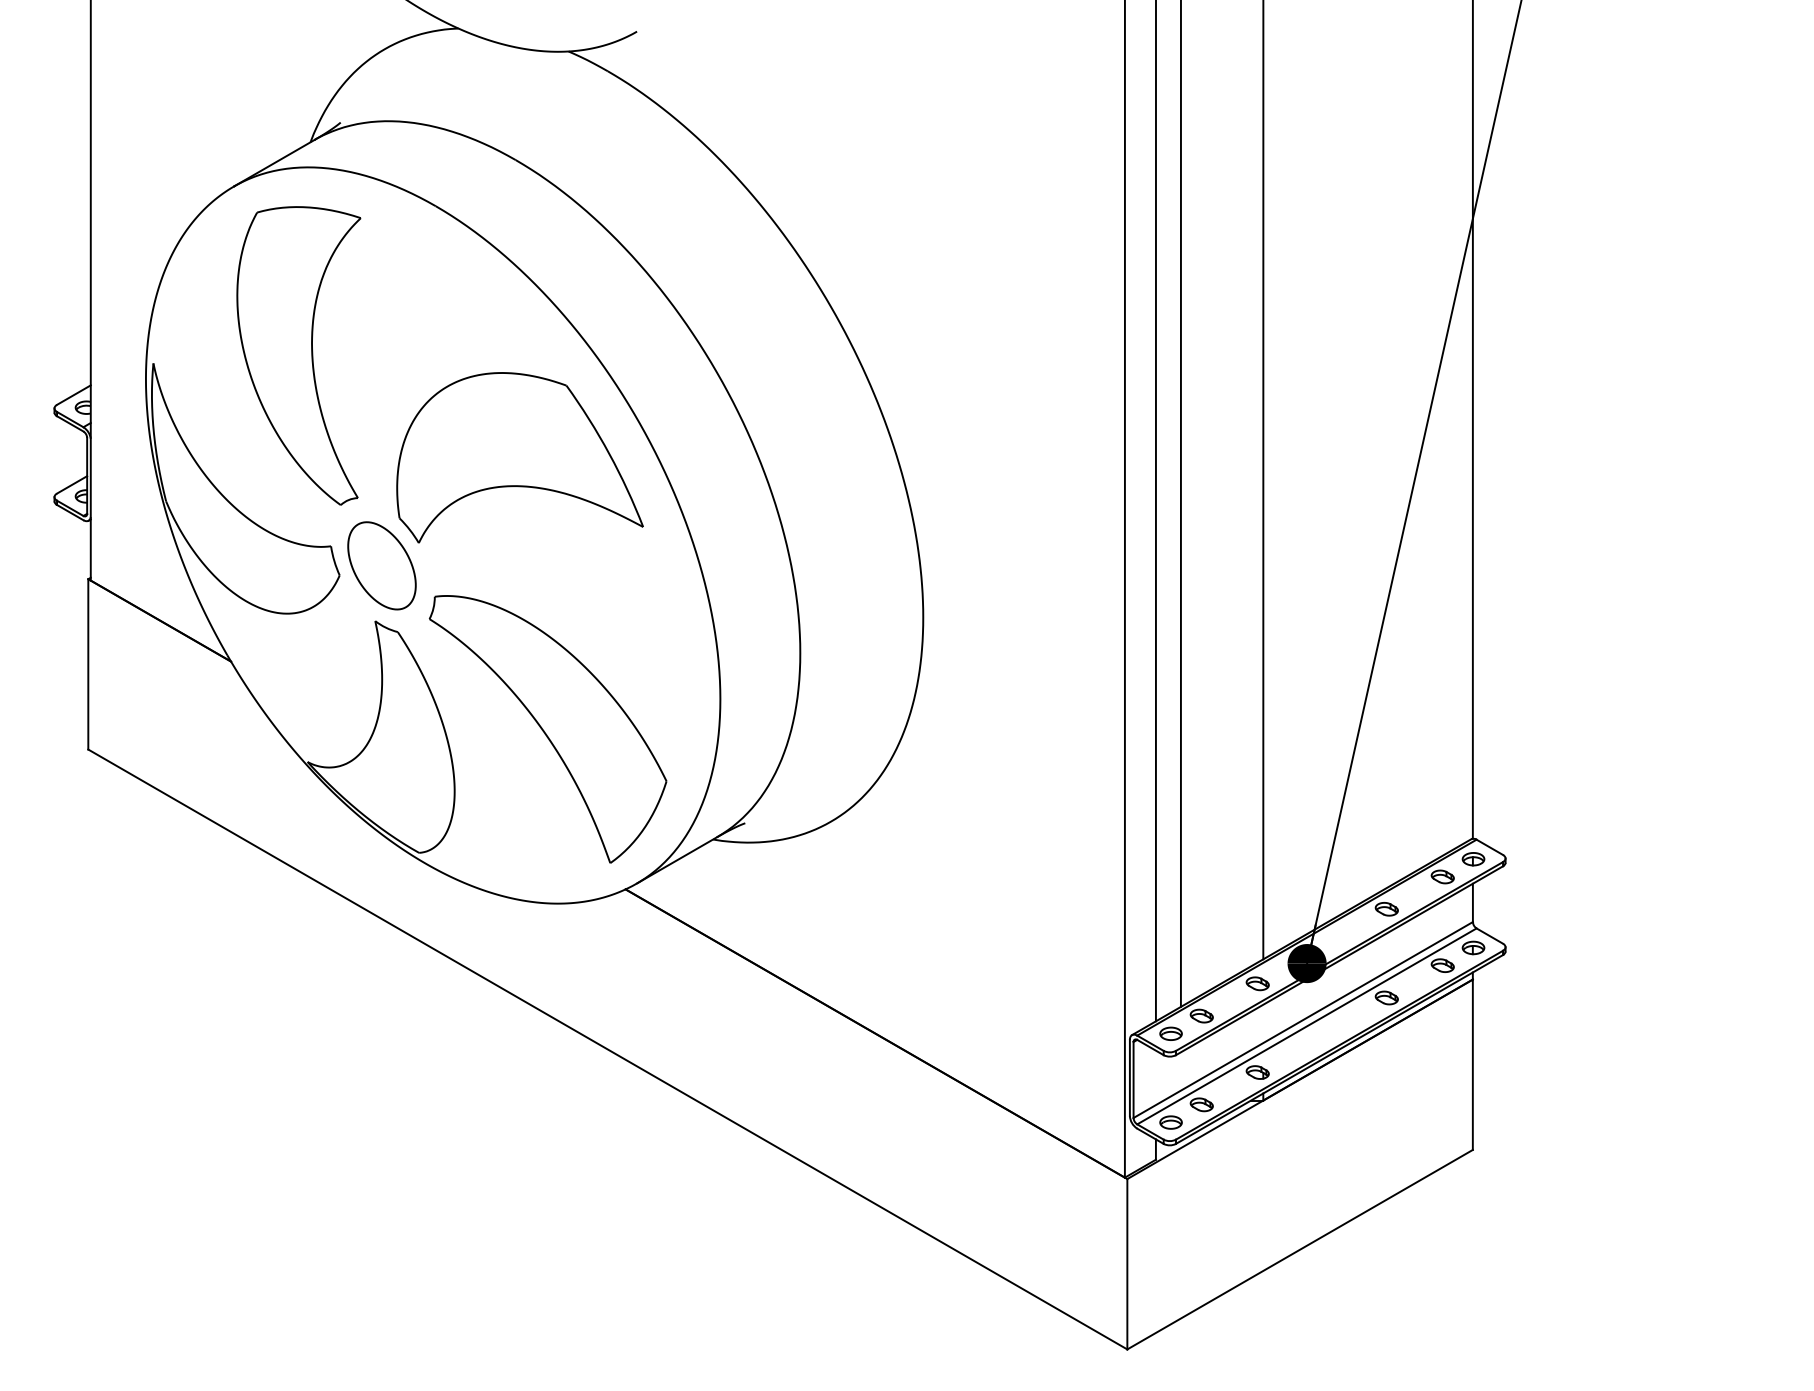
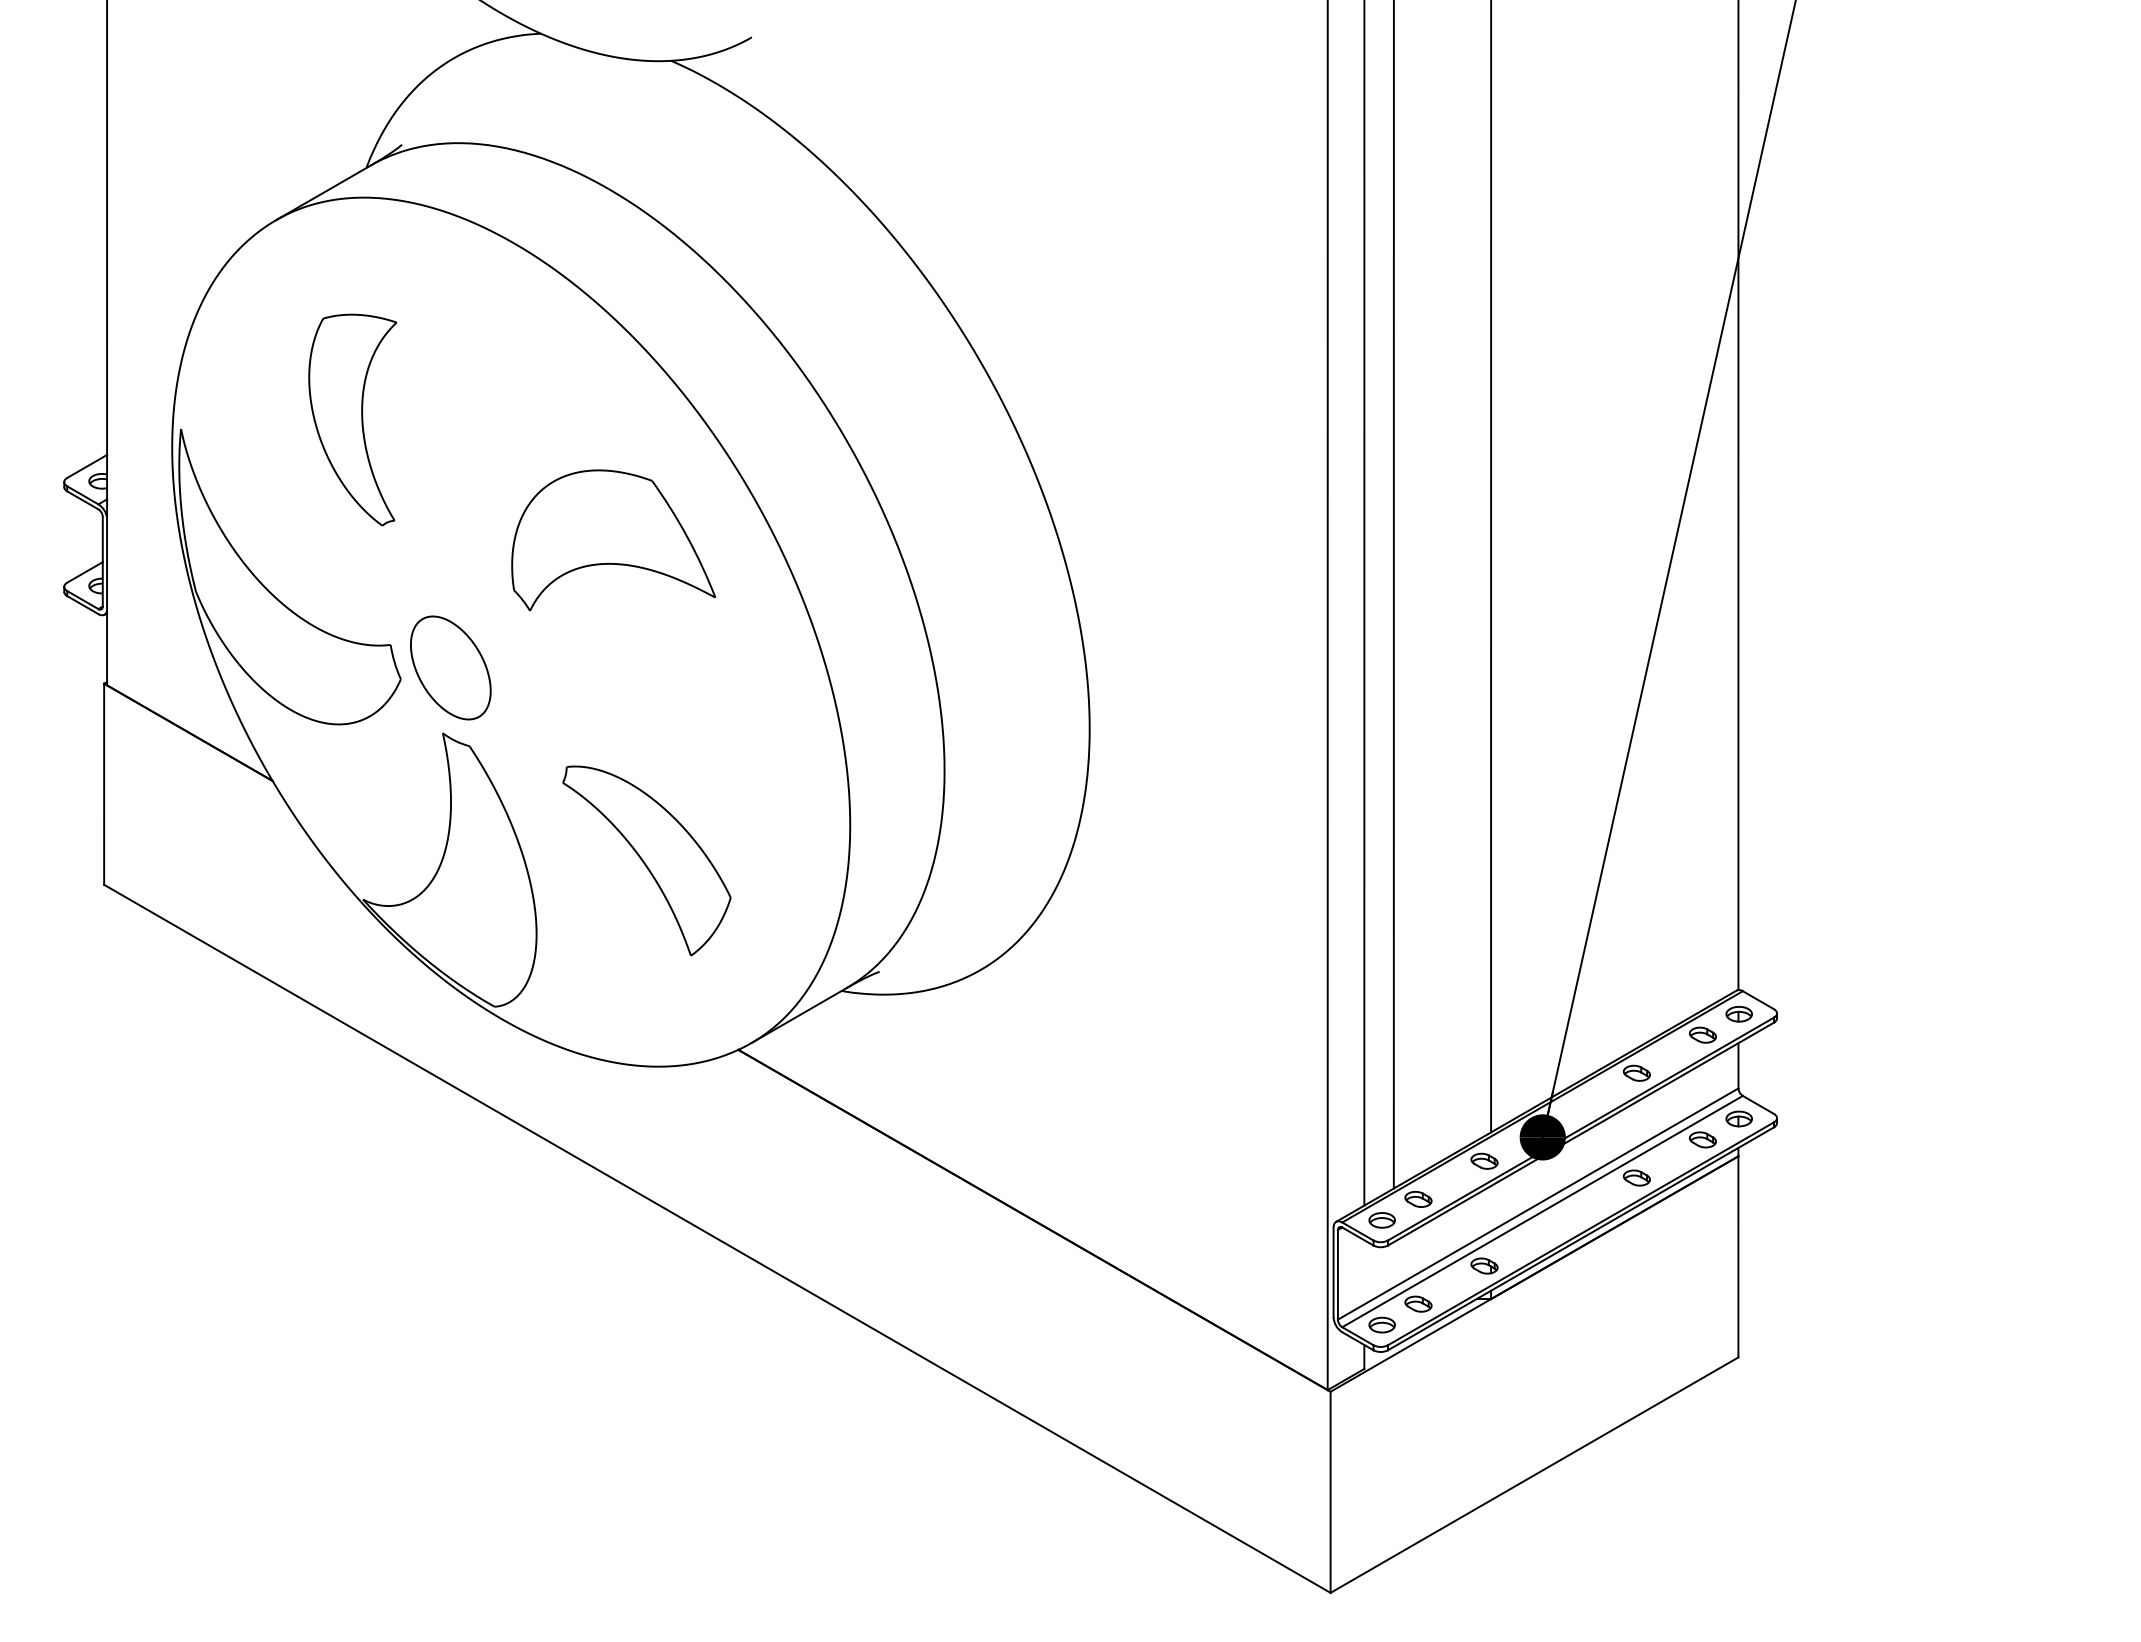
part: (298, 355) -> (352, 419), size x0.6
part: (519, 457) -> (613, 540), size x0.7
part: (547, 728) -> (646, 860), size x0.6

